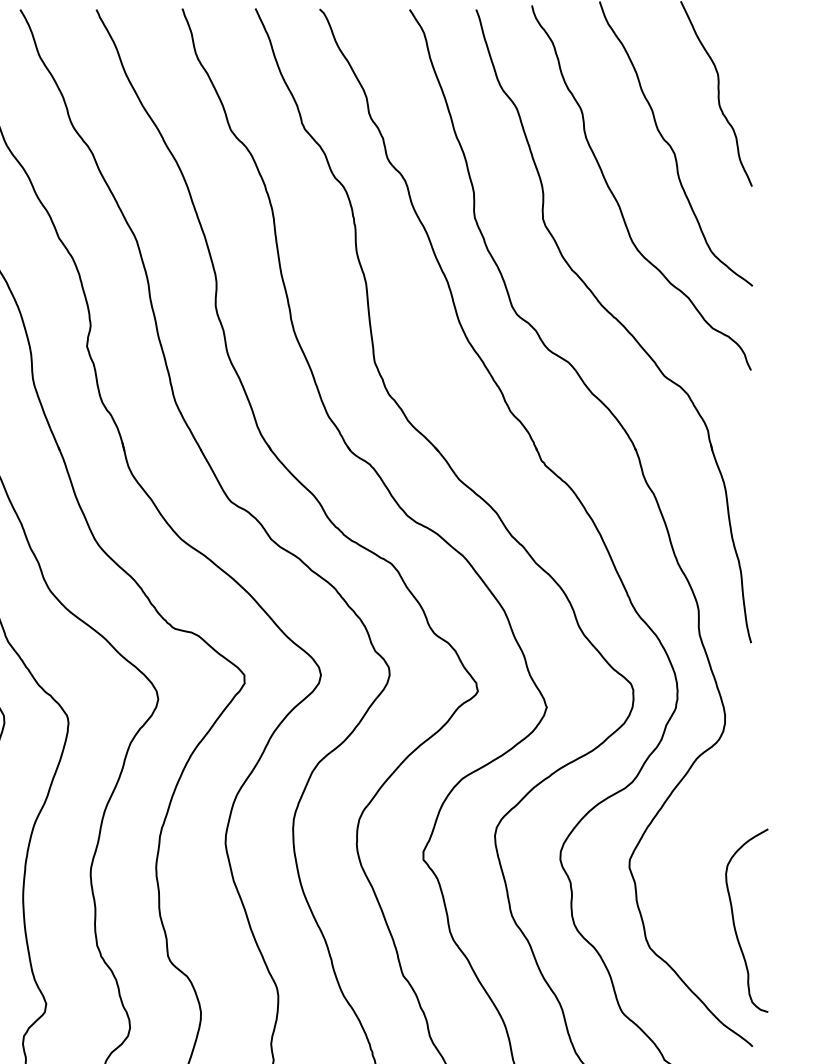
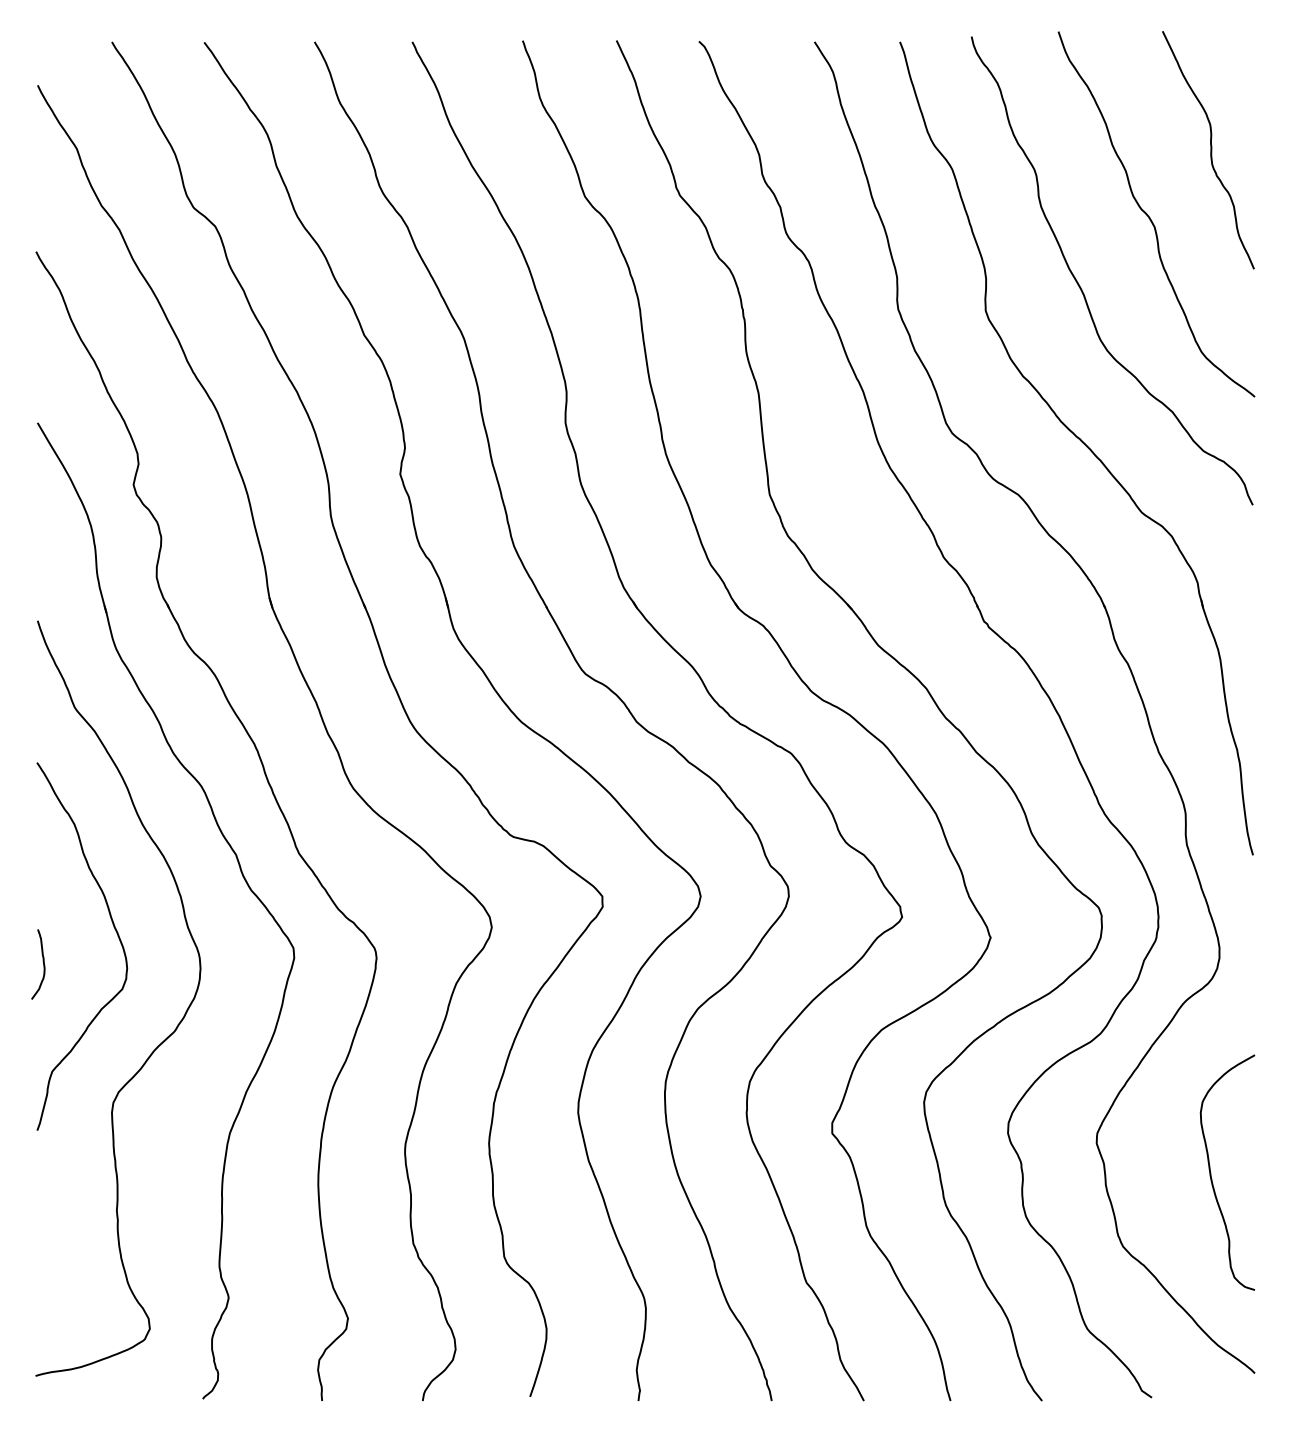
curve: (734, 920) -> (1211, 1172), moved

